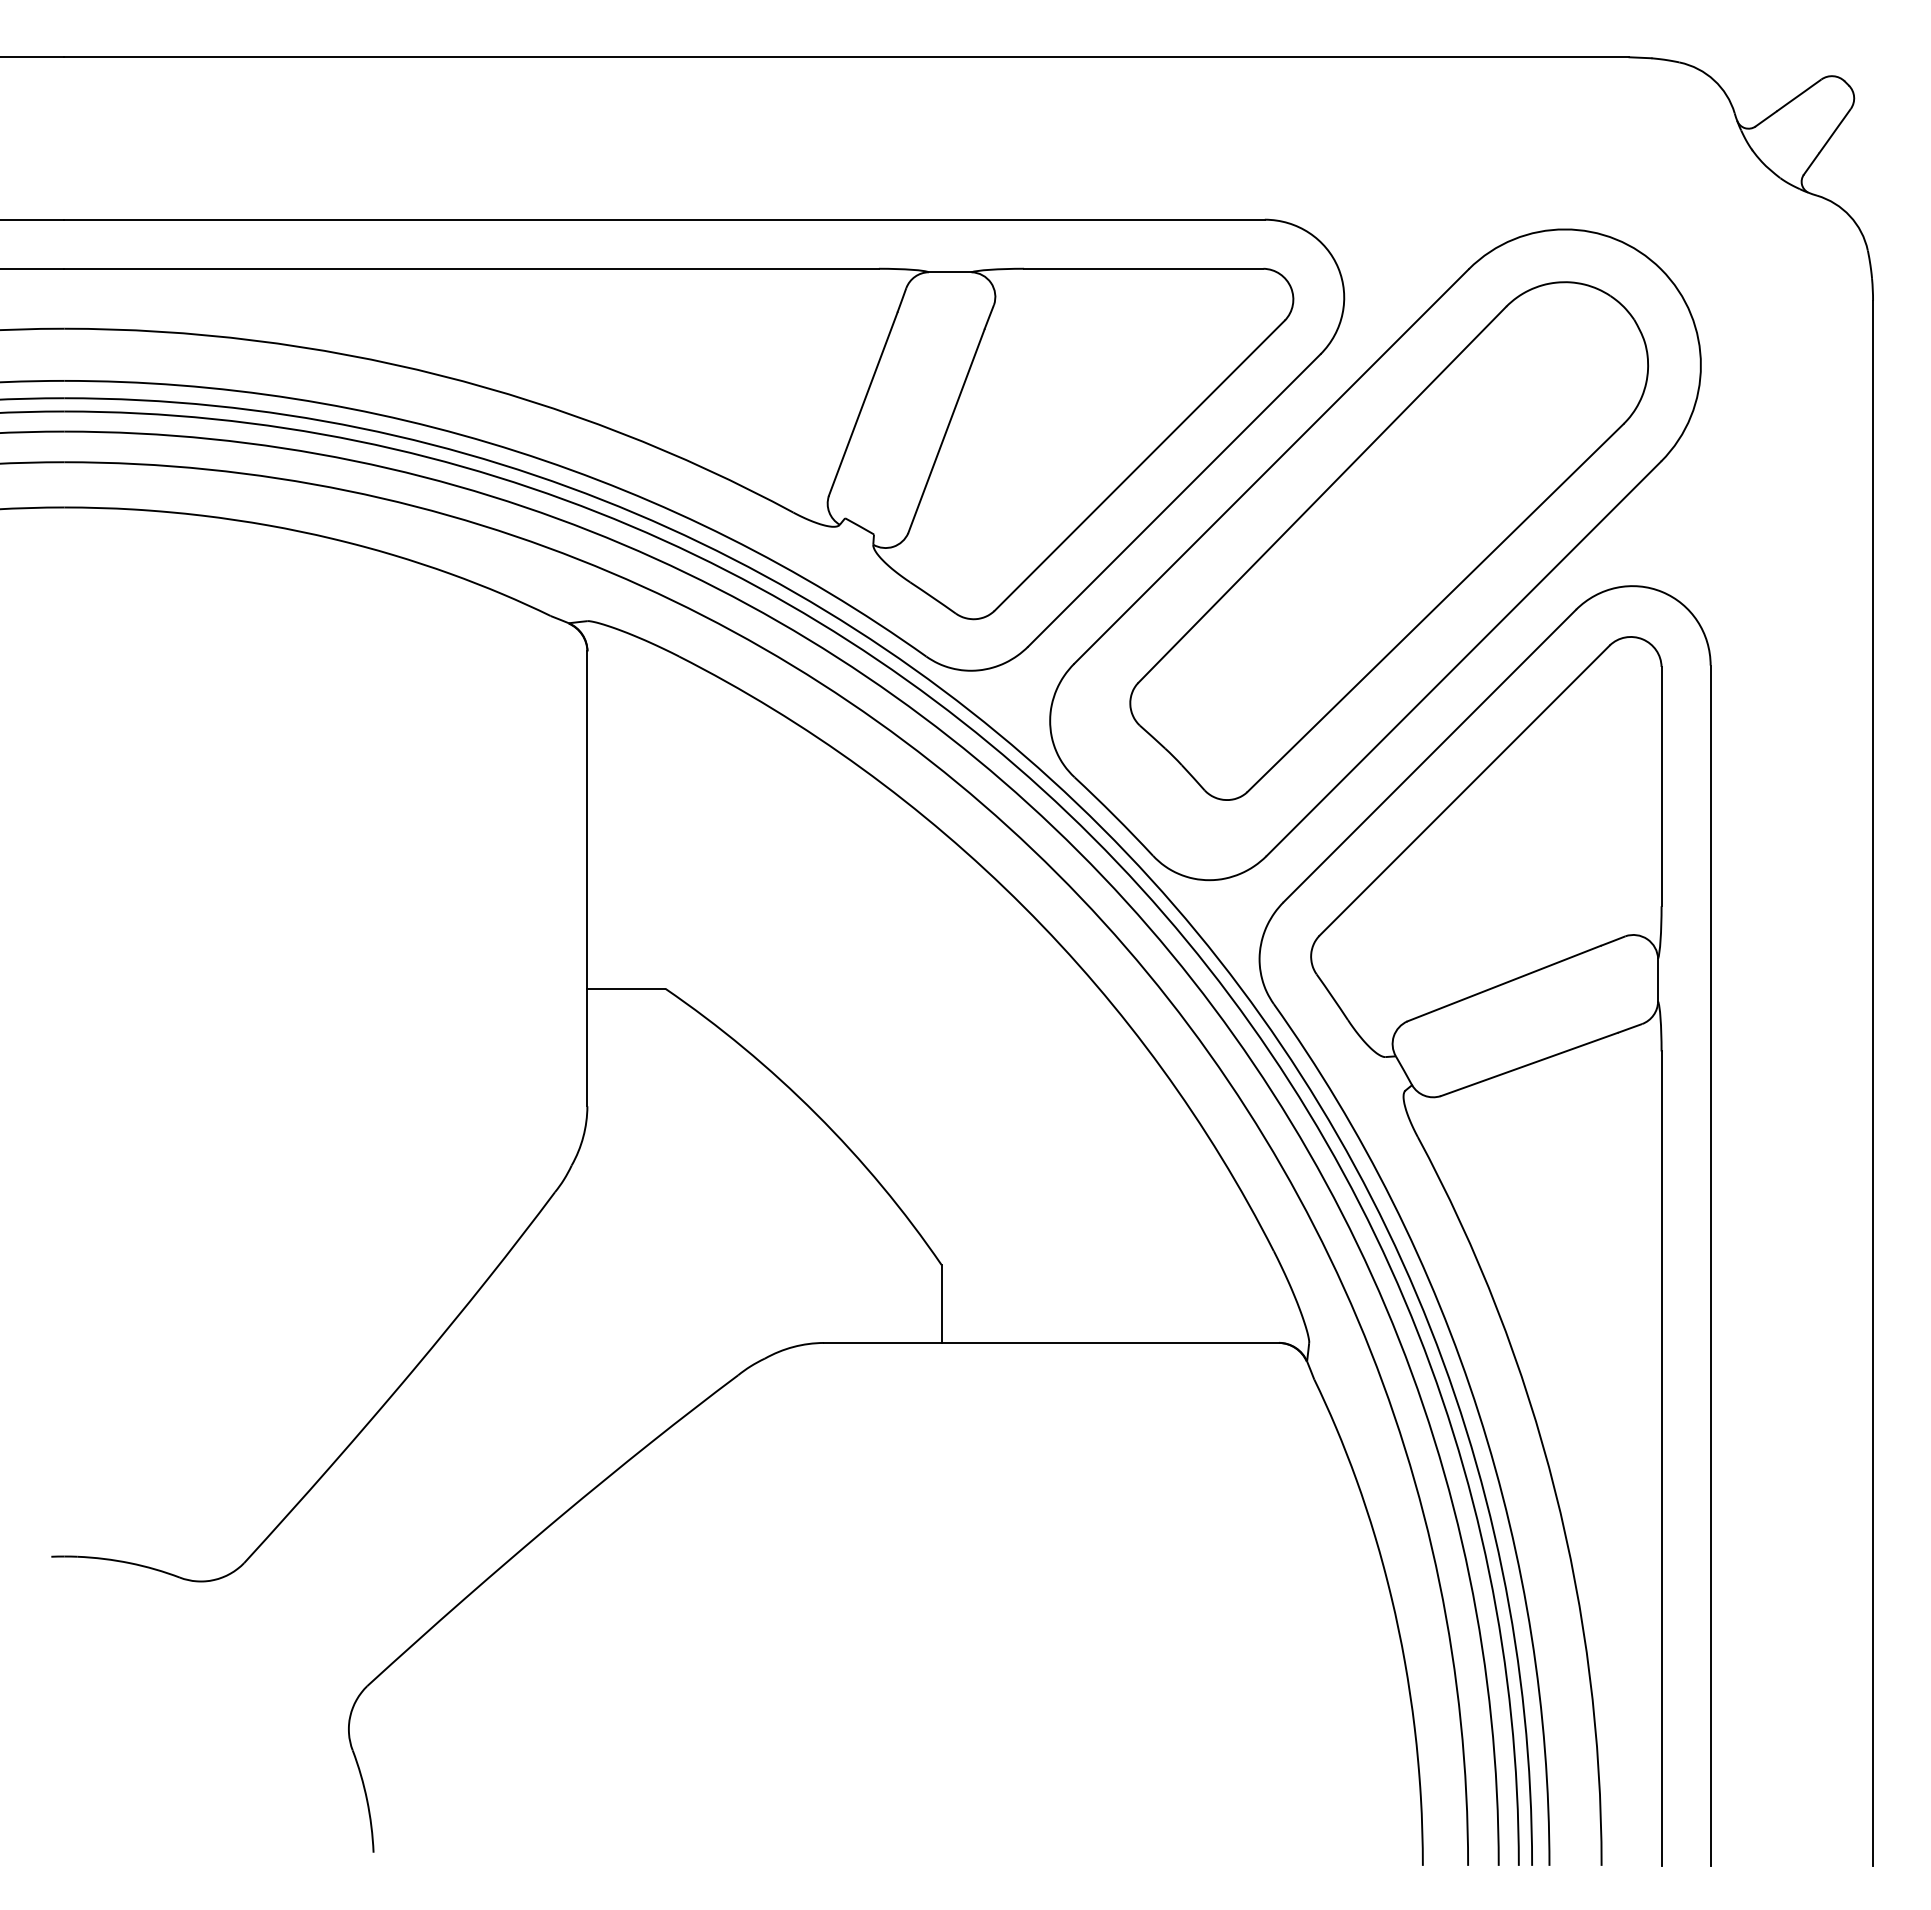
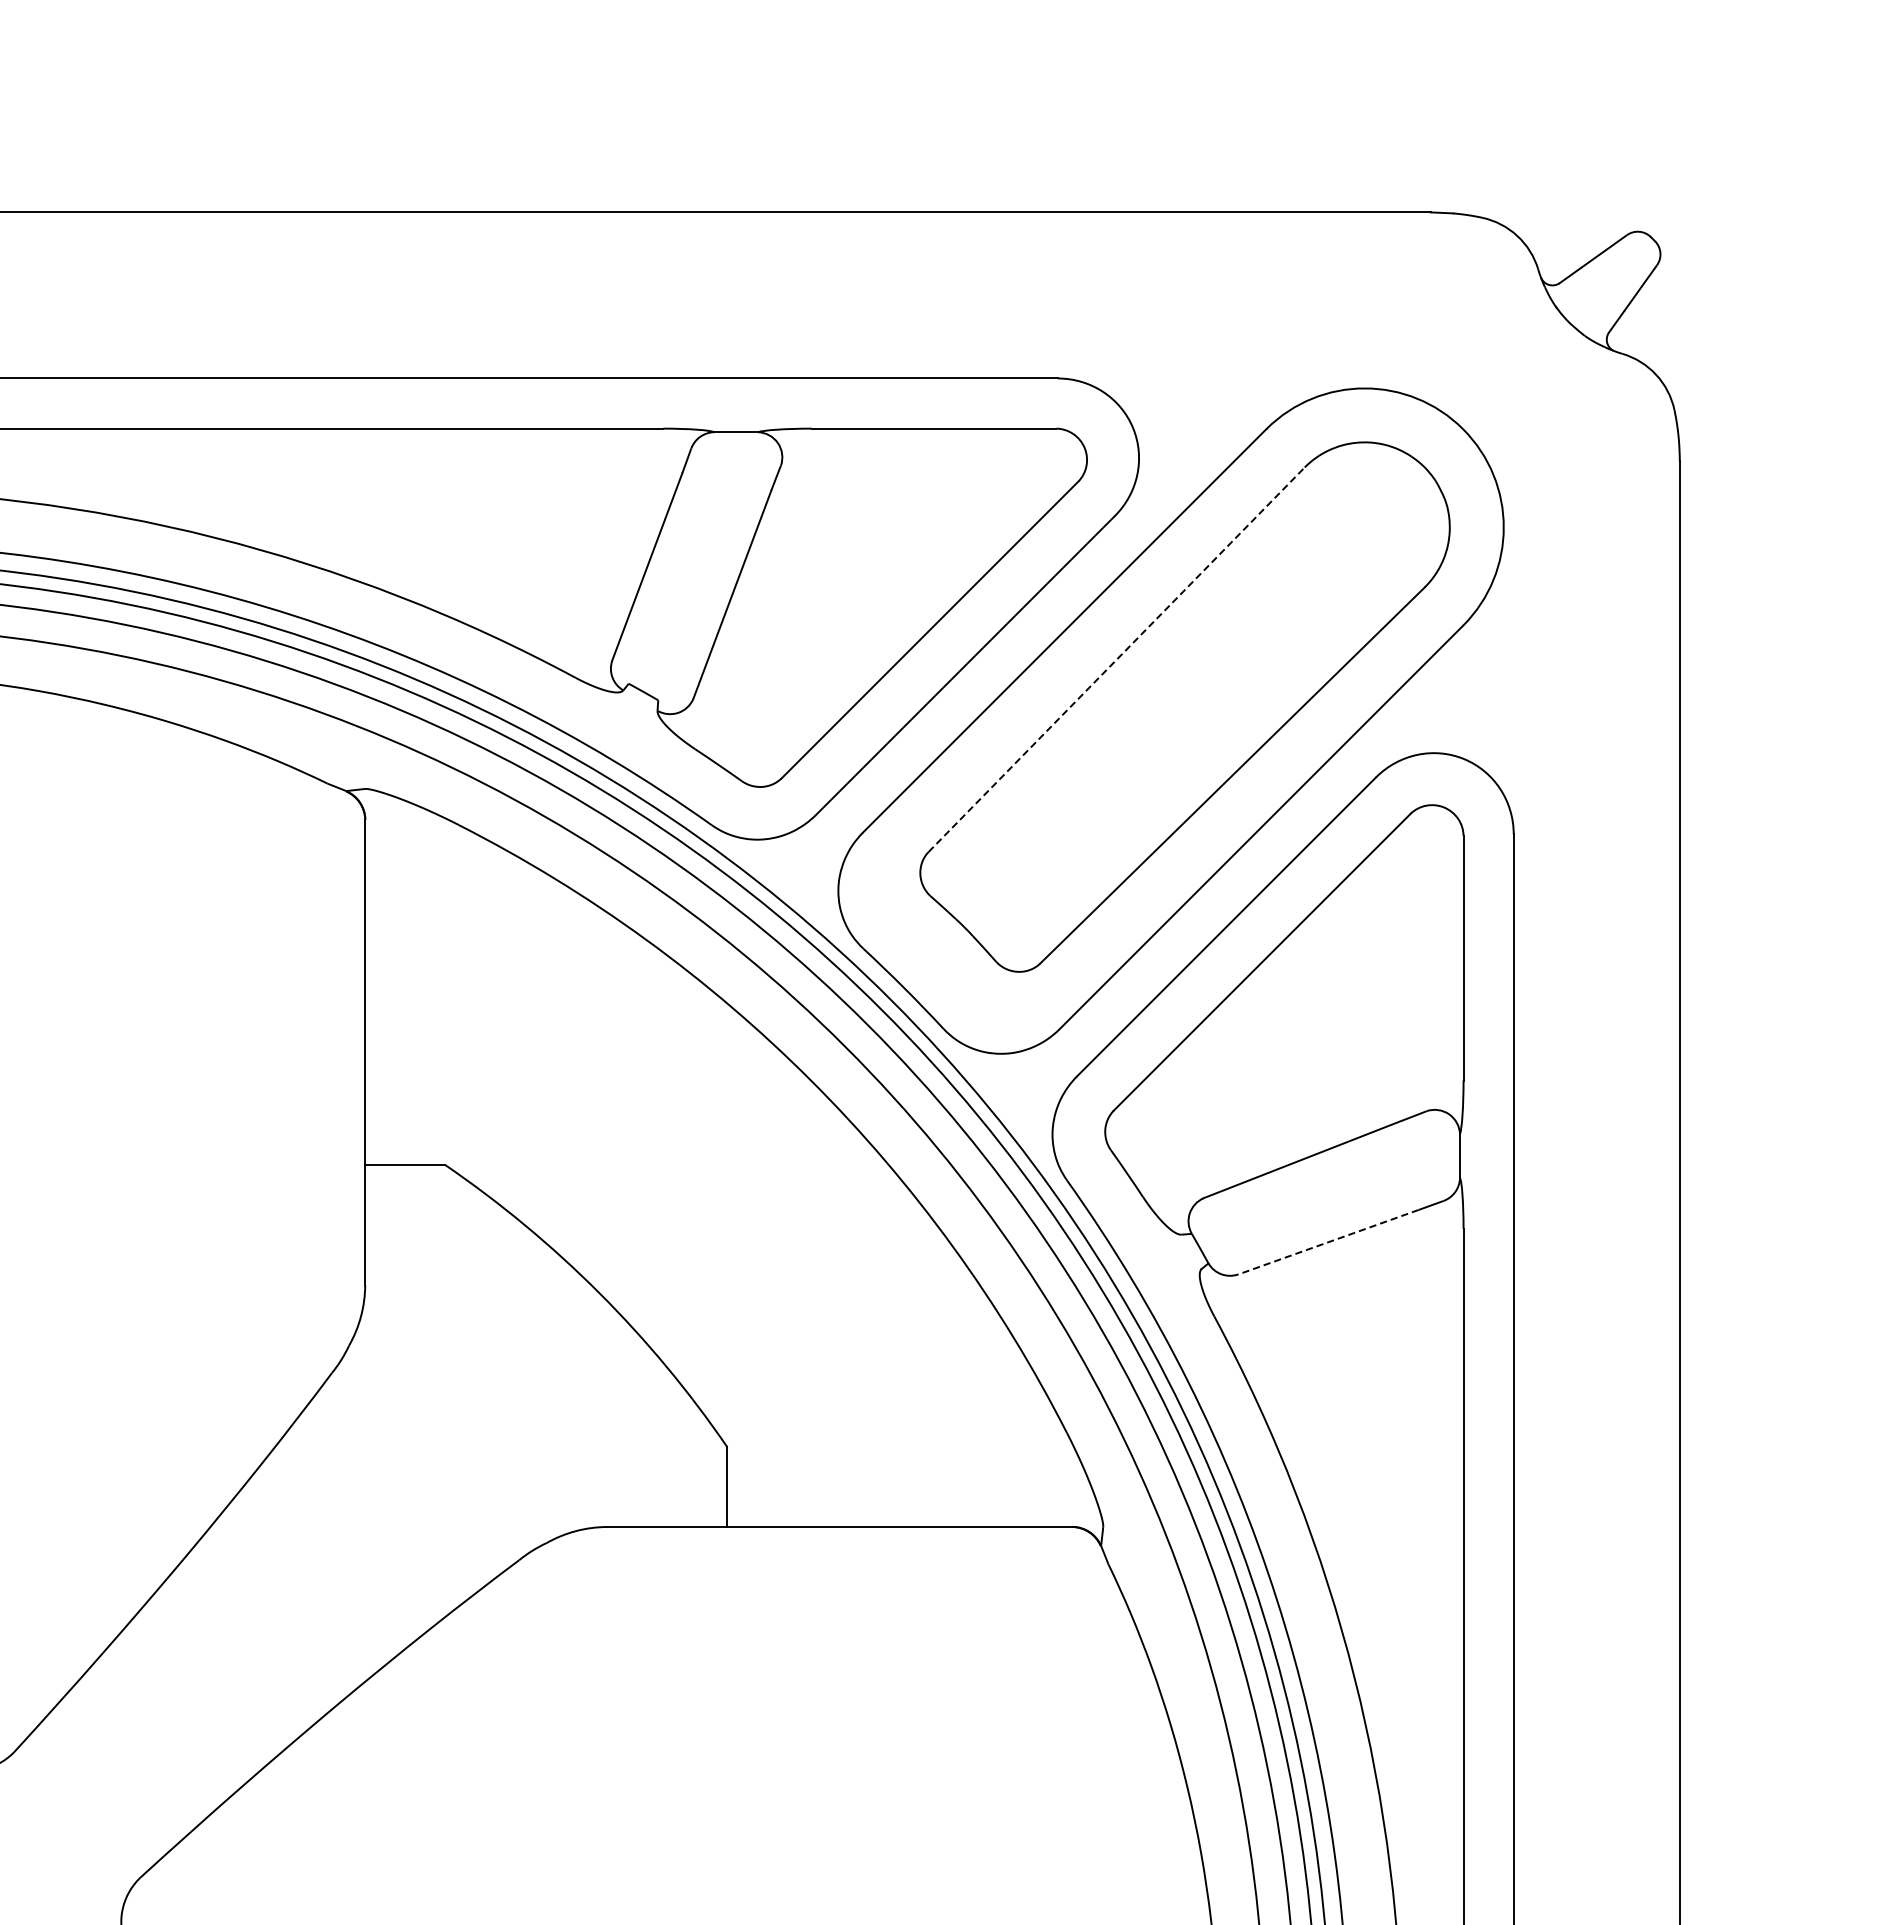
line: (1322, 494) -> (1116, 659), solid -> dashed
line: (1529, 1064) -> (1328, 1242), solid -> dashed

